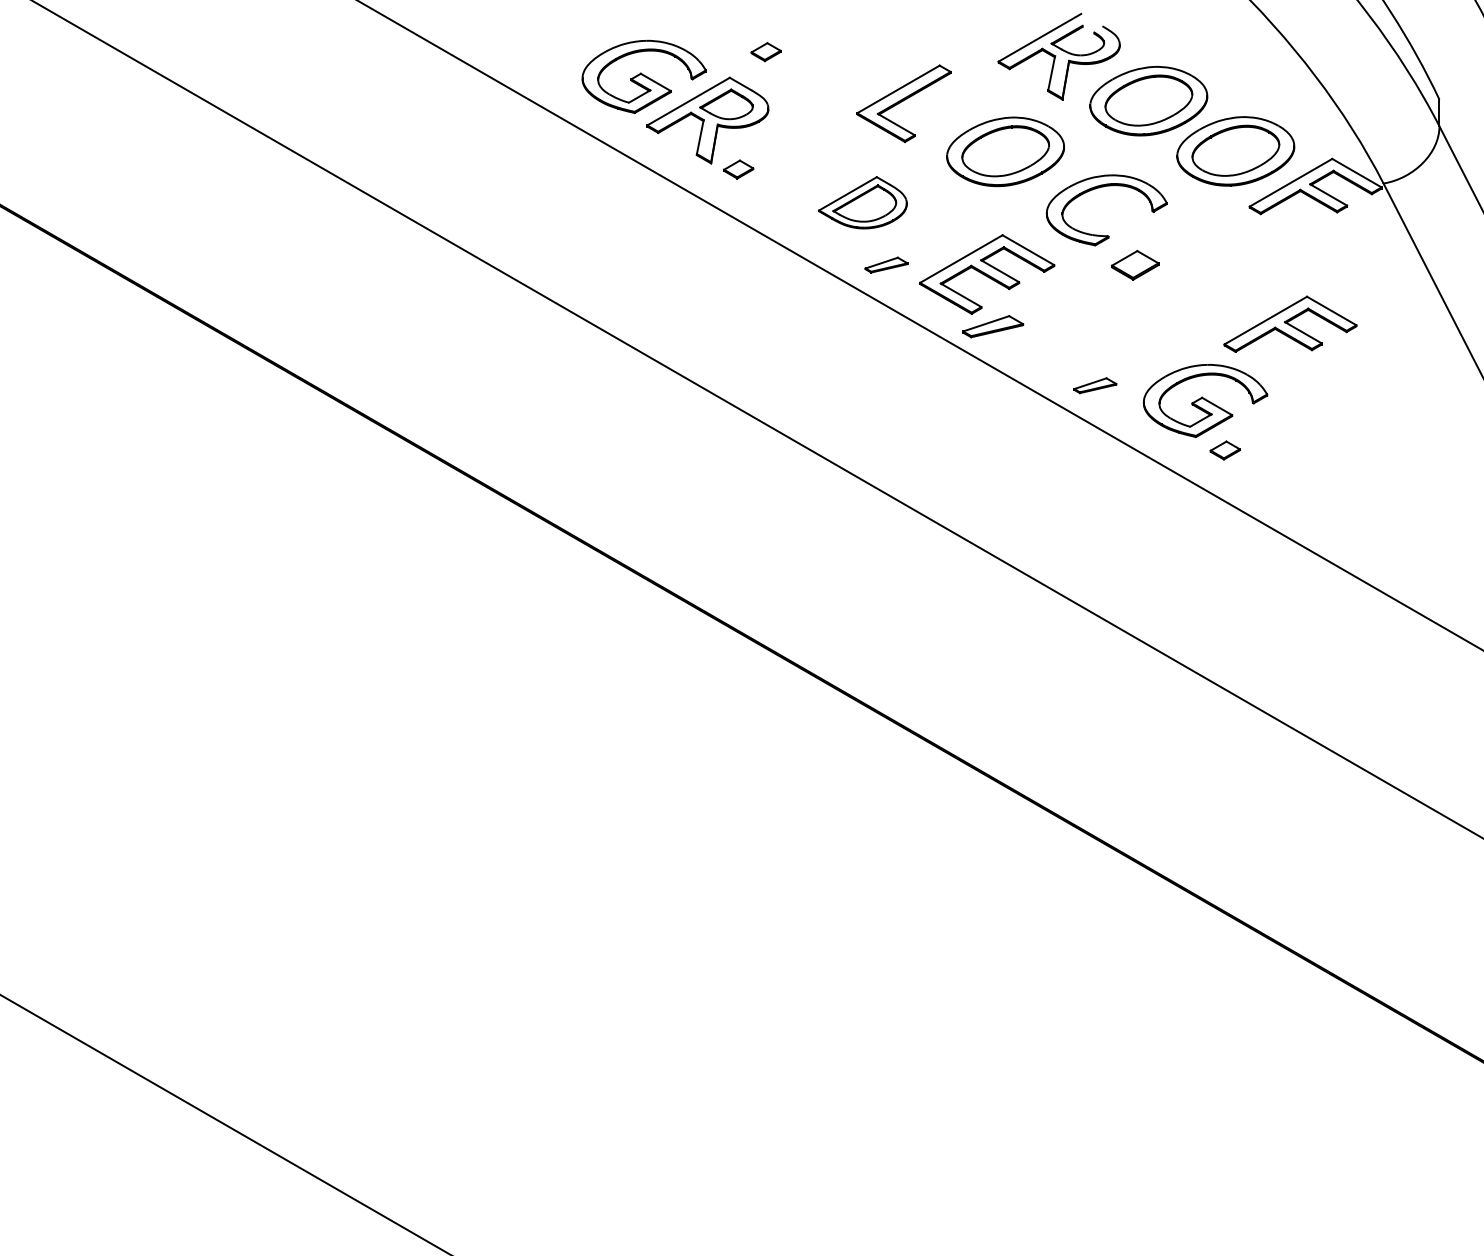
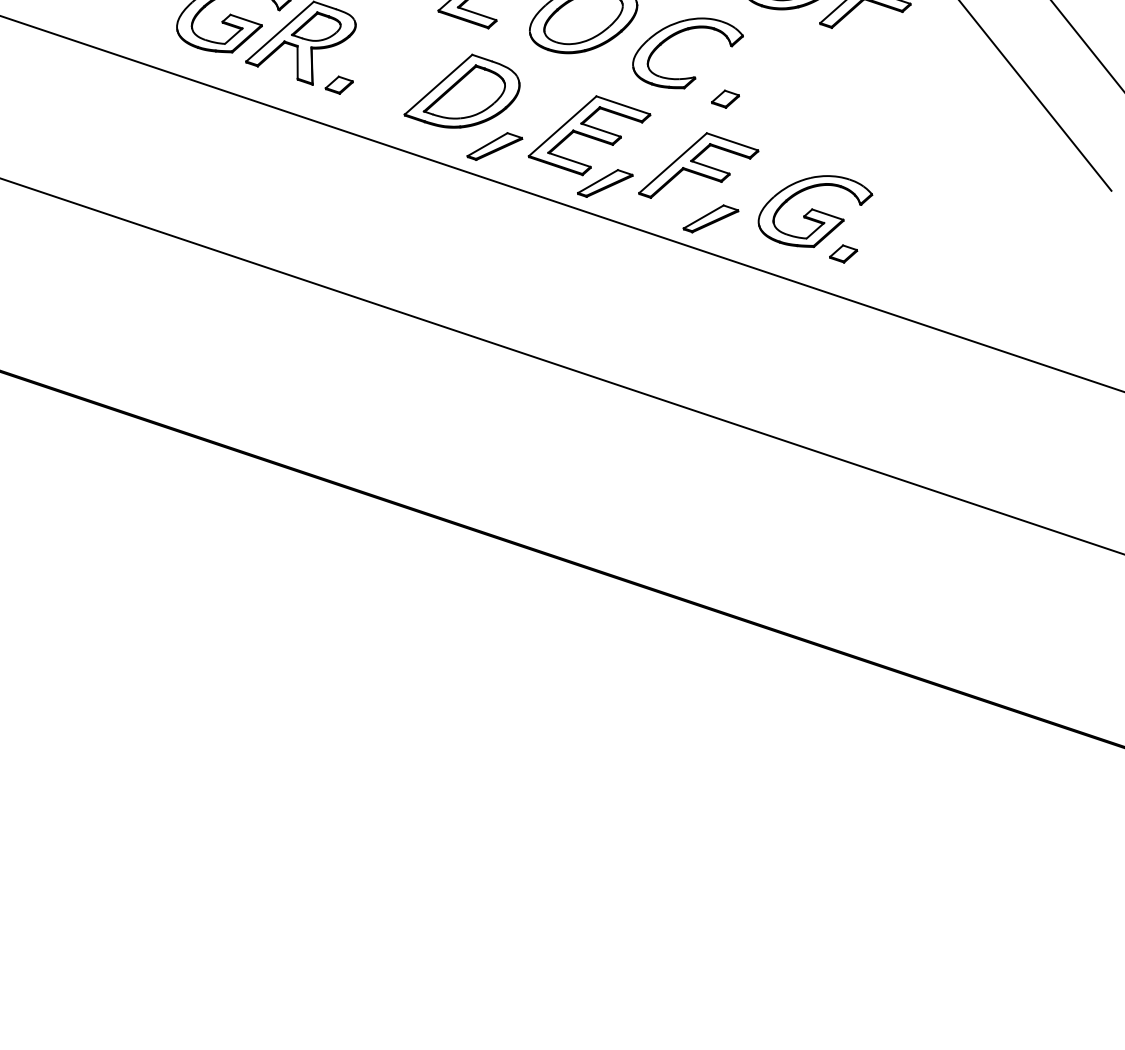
part: (862, 202) -> (460, 92), size x1.43
part: (886, 264) -> (494, 145), size x1.43
part: (1135, 265) -> (725, 99), size x0.62
part: (1290, 323) -> (696, 161), moved
part: (1095, 385) -> (711, 218), size x1.43

